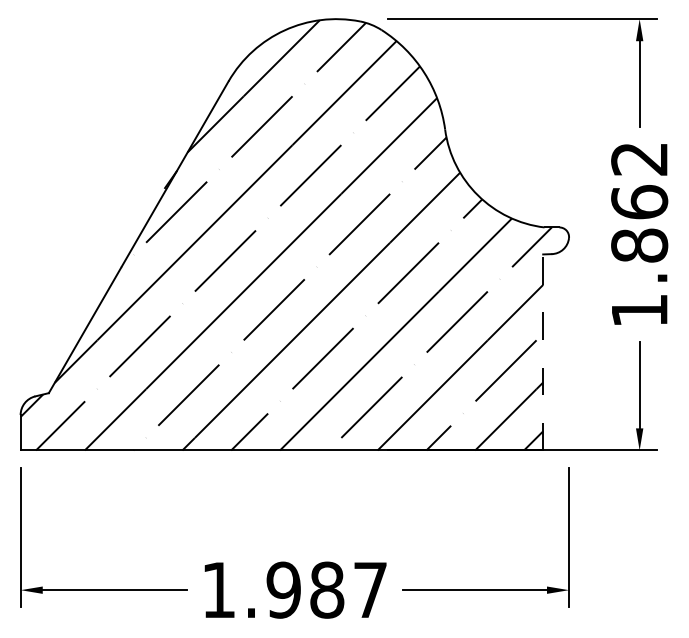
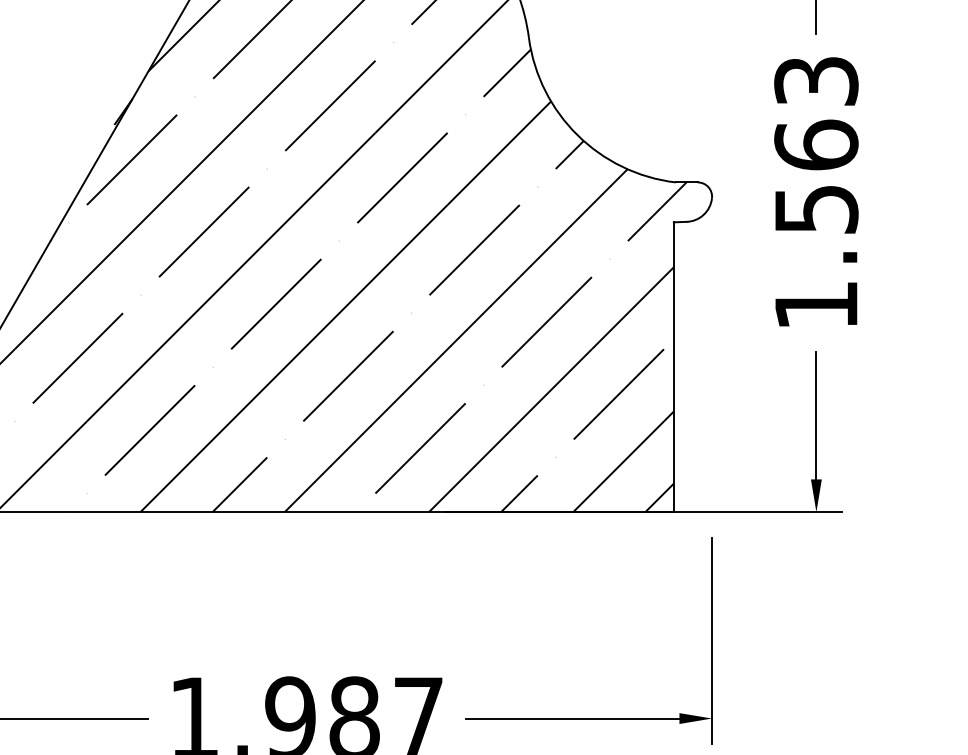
text: (639, 202) -> (816, 145), 1.862 -> 1.563
line: (543, 351) -> (674, 365), dashed -> solid

